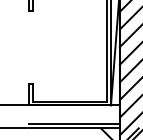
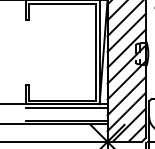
line: (74, 108) -> (66, 107), added

